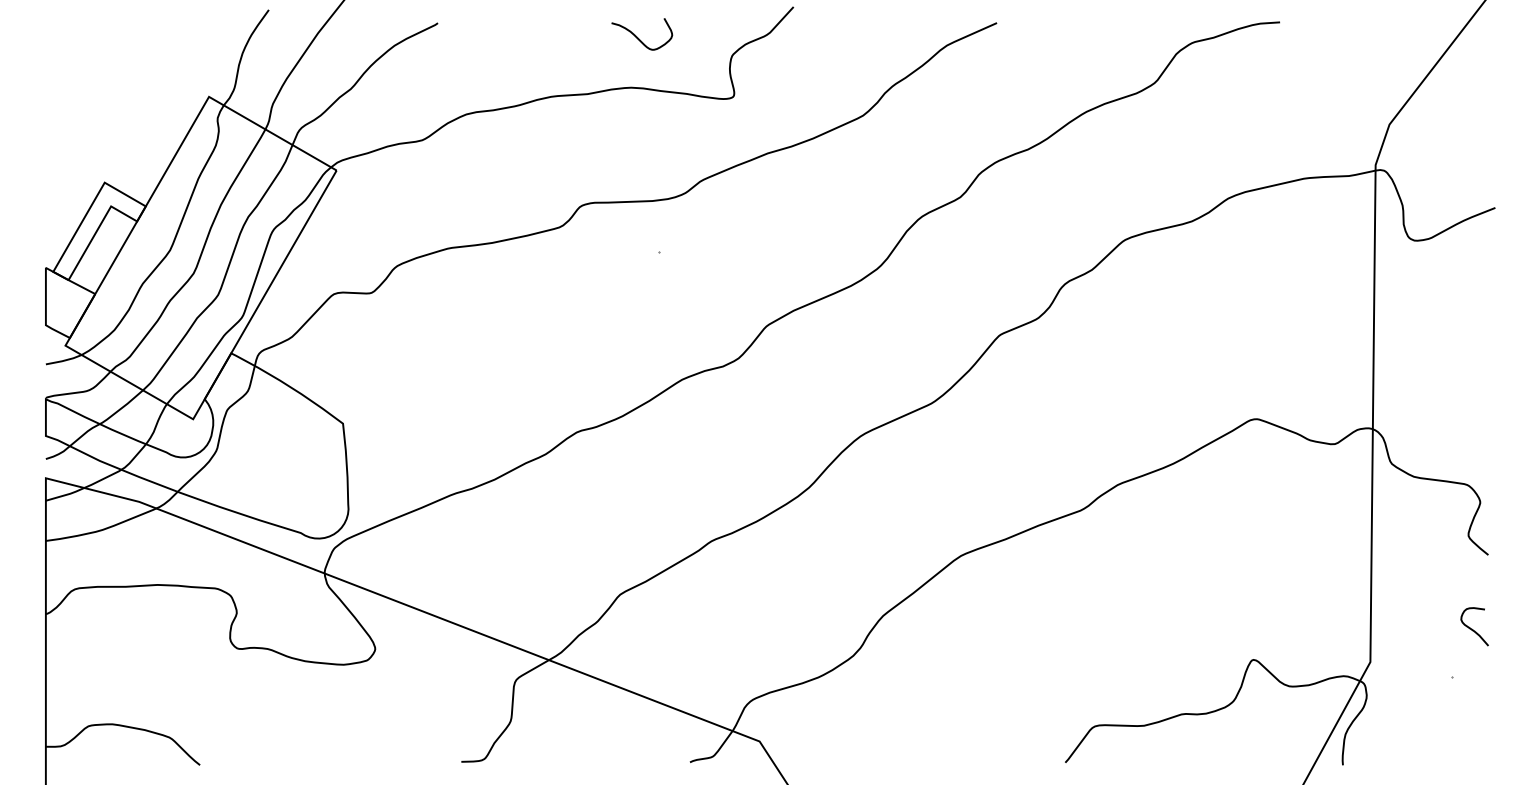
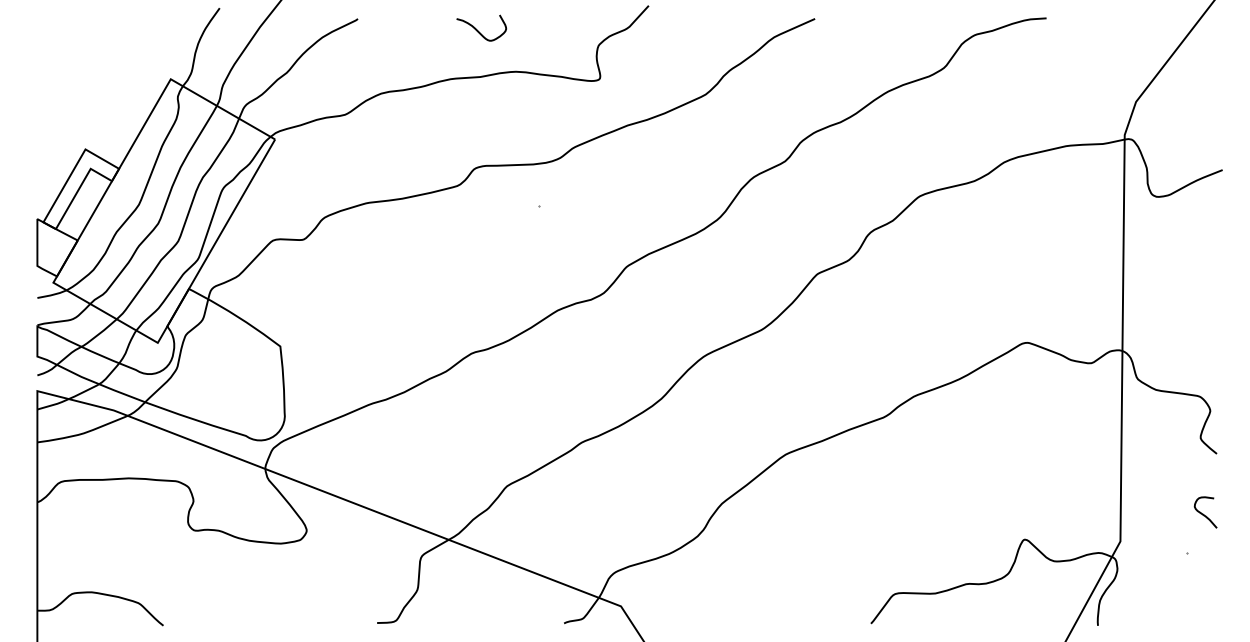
curve: (638, 37) -> (478, 30), moved

